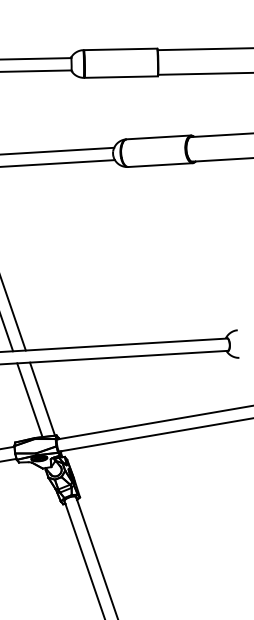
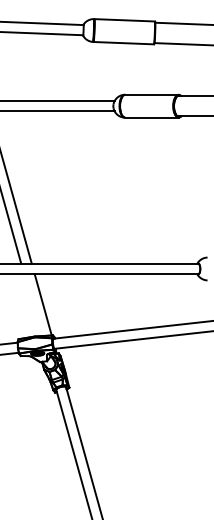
line: (29, 400) -> (32, 305), removed

